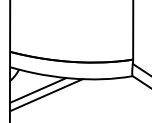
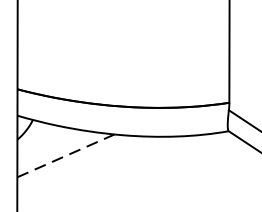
line: (38, 90) -> (66, 155), solid -> dashed
line: (45, 95) -> (78, 164), removed

